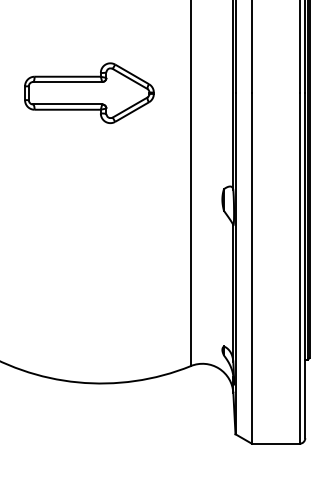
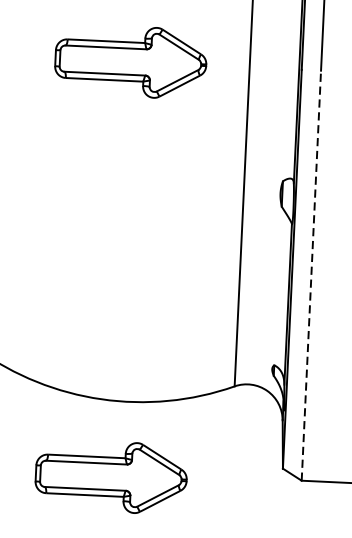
line: (252, 268) -> (311, 275), solid -> dashed
part: (89, 447) -> (111, 476), added

